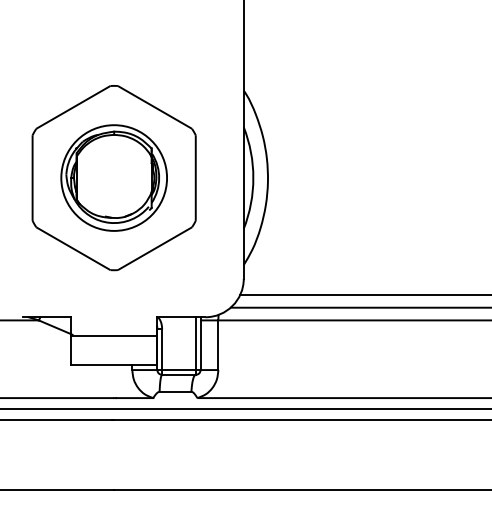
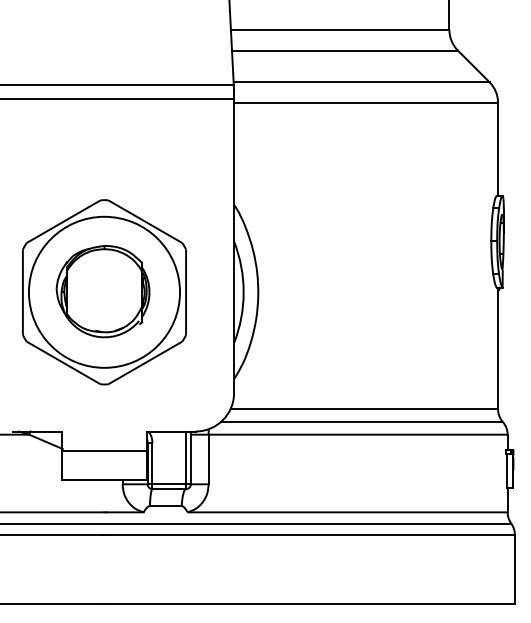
circle: (114, 177) -> (104, 291), size x1.43

